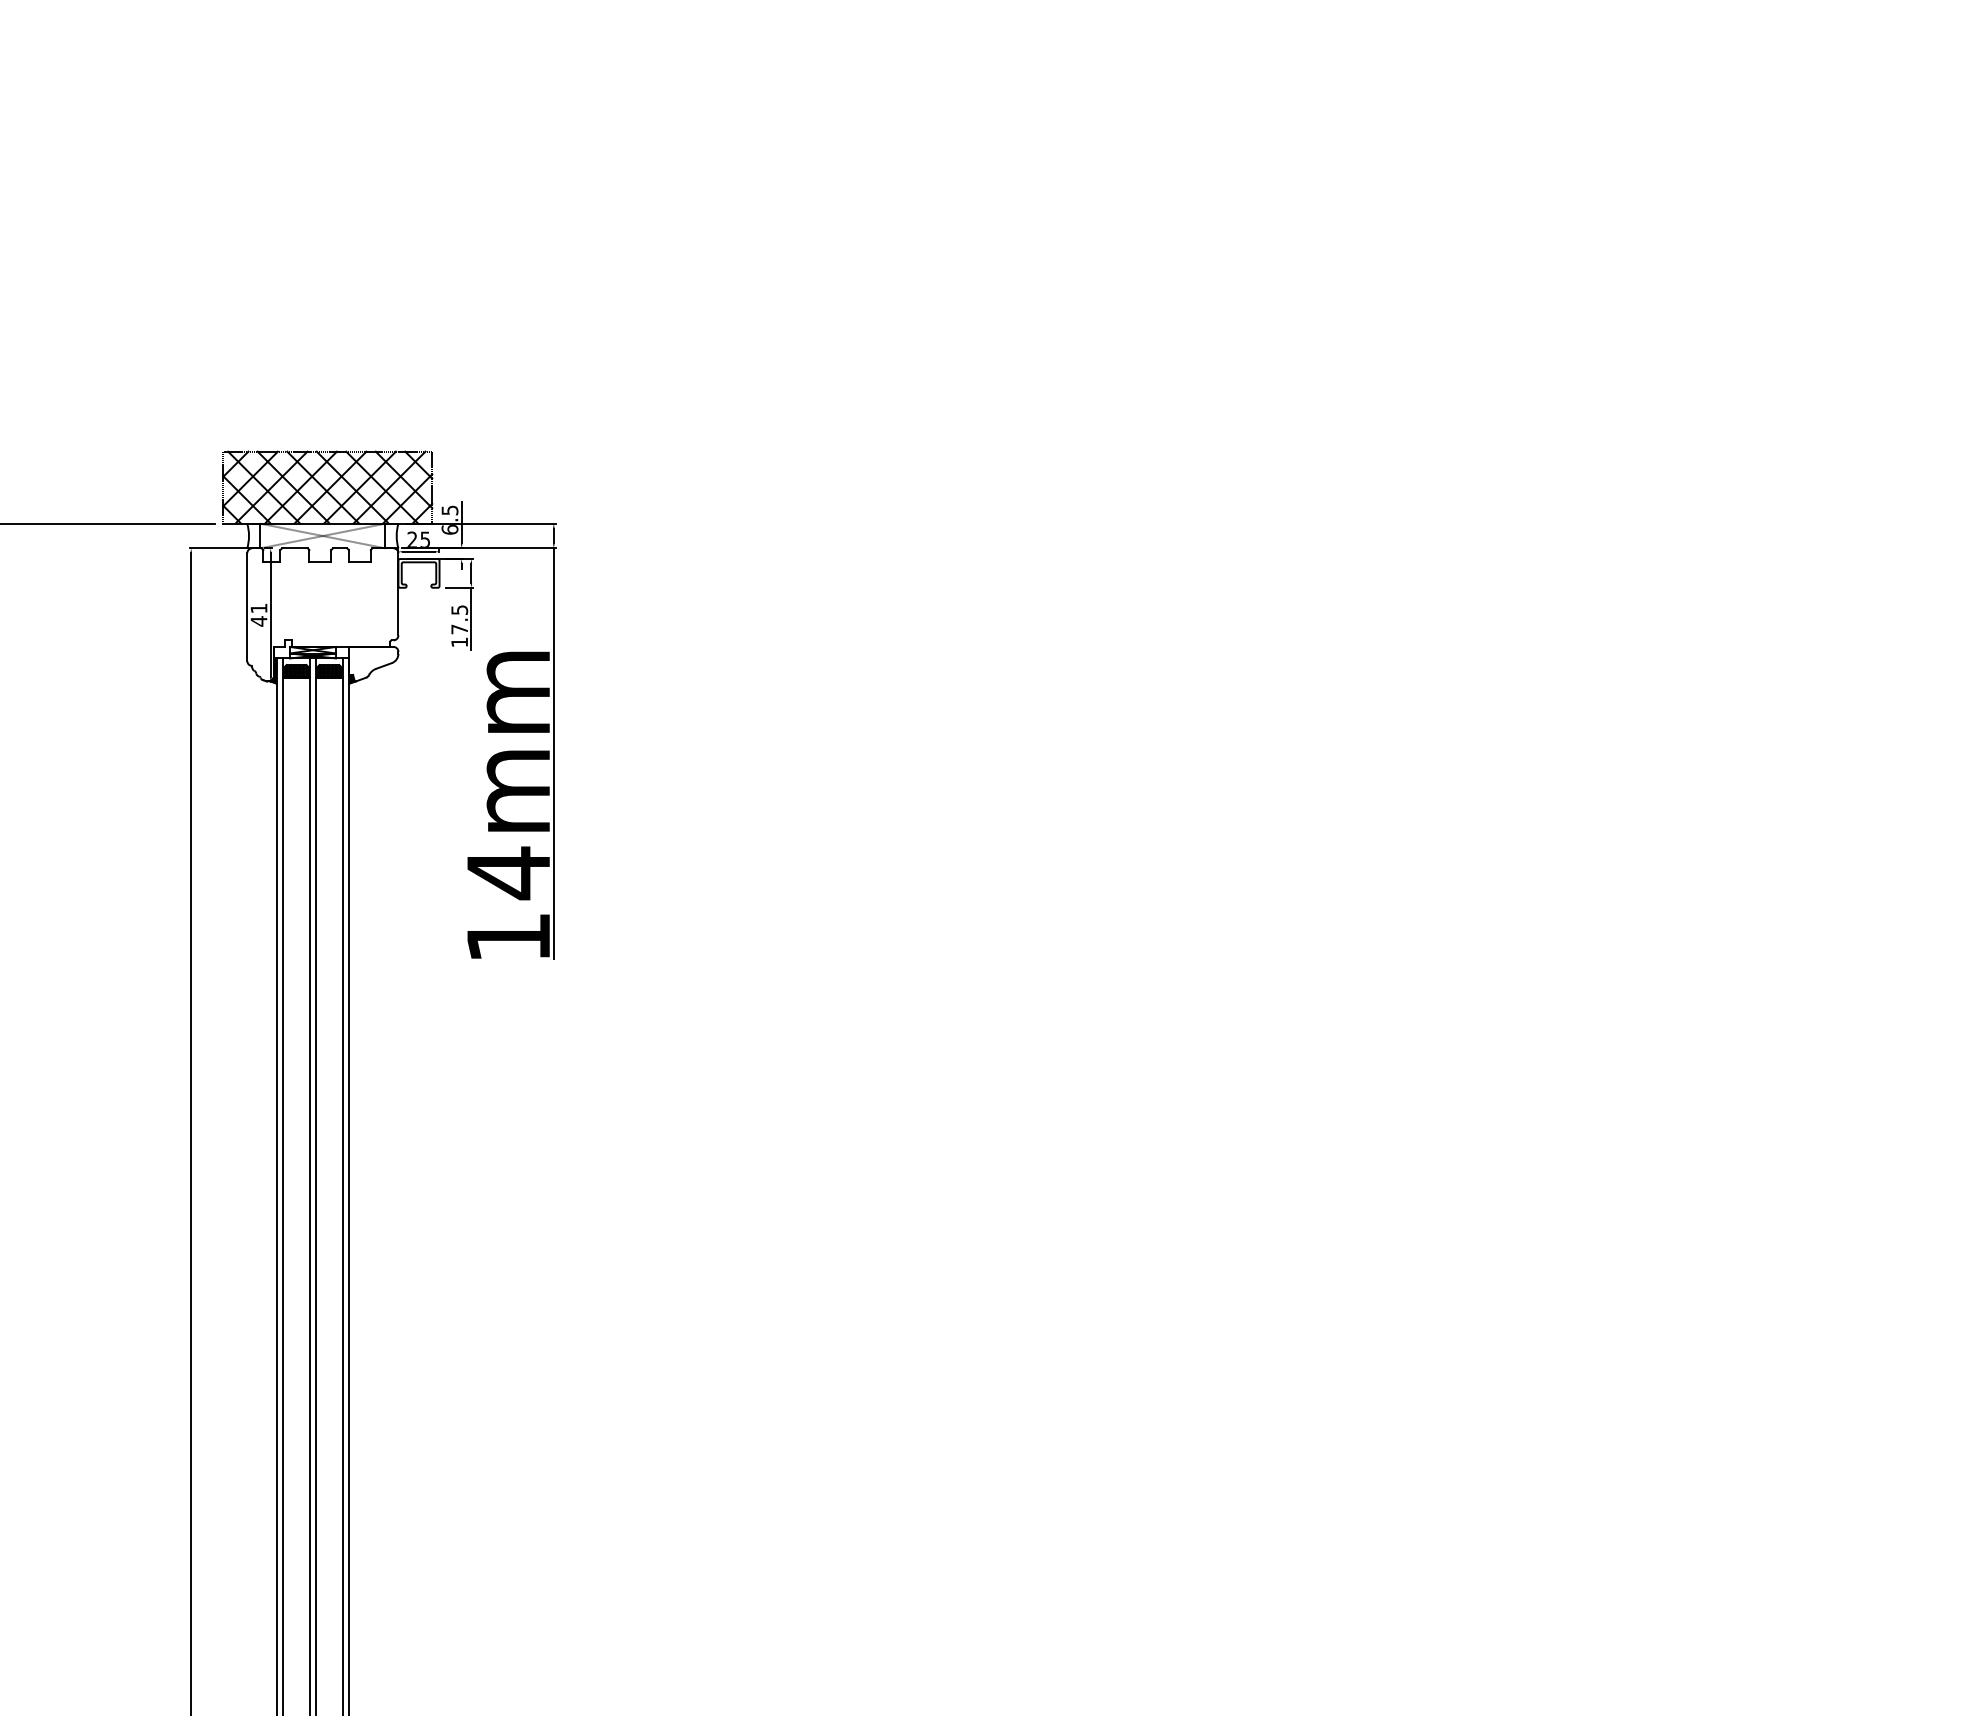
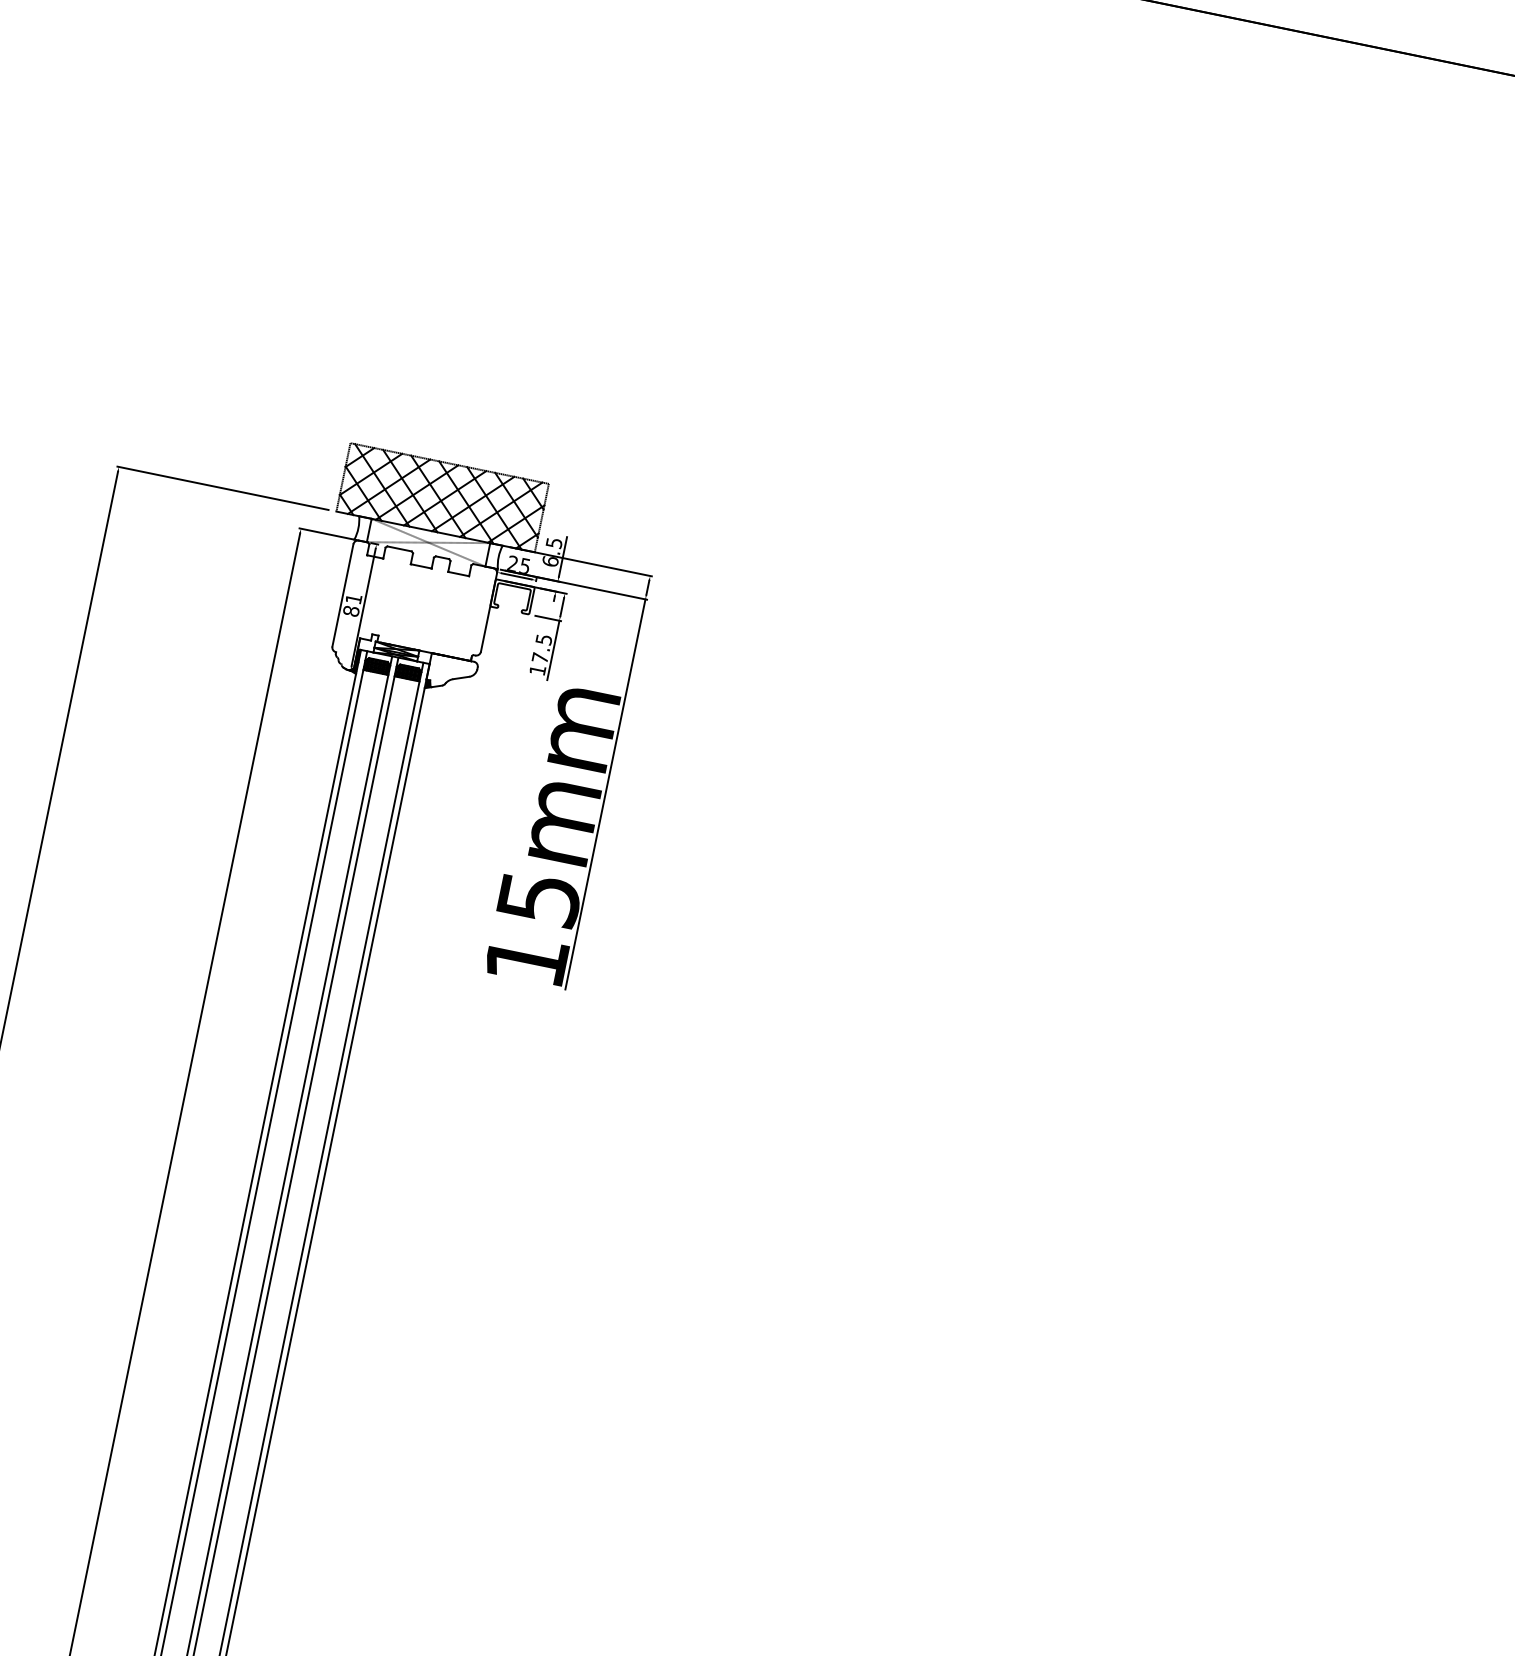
text: (258, 621) -> (350, 611), 41 -> 81
text: (509, 873) -> (539, 899), 14mm -> 15mm

